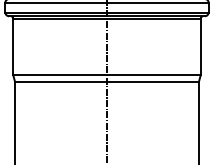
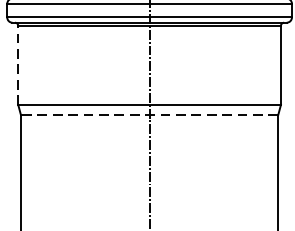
line: (13, 46) -> (18, 65), solid -> dashed
line: (107, 82) -> (150, 115), solid -> dashed

